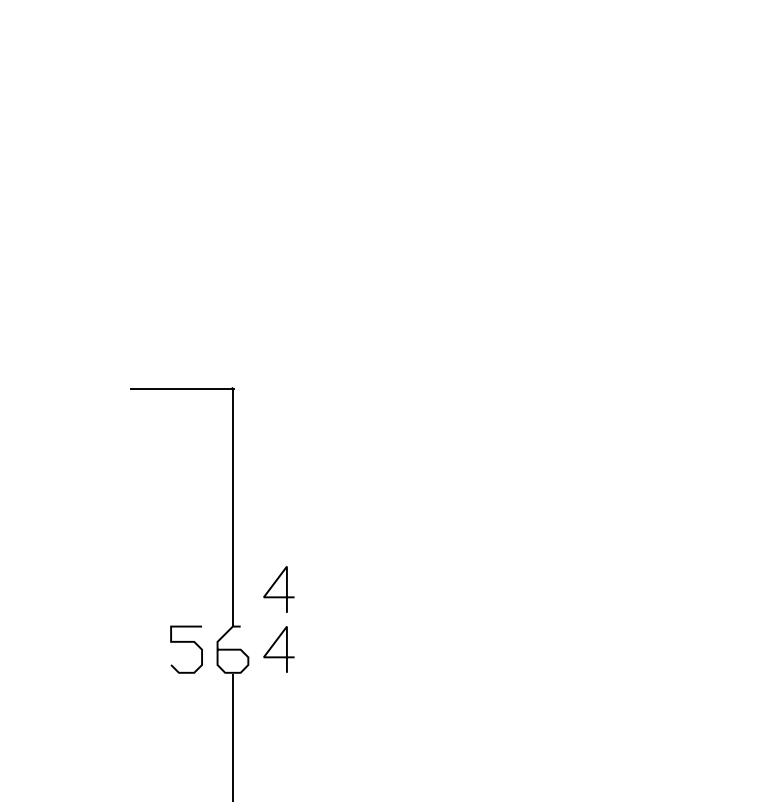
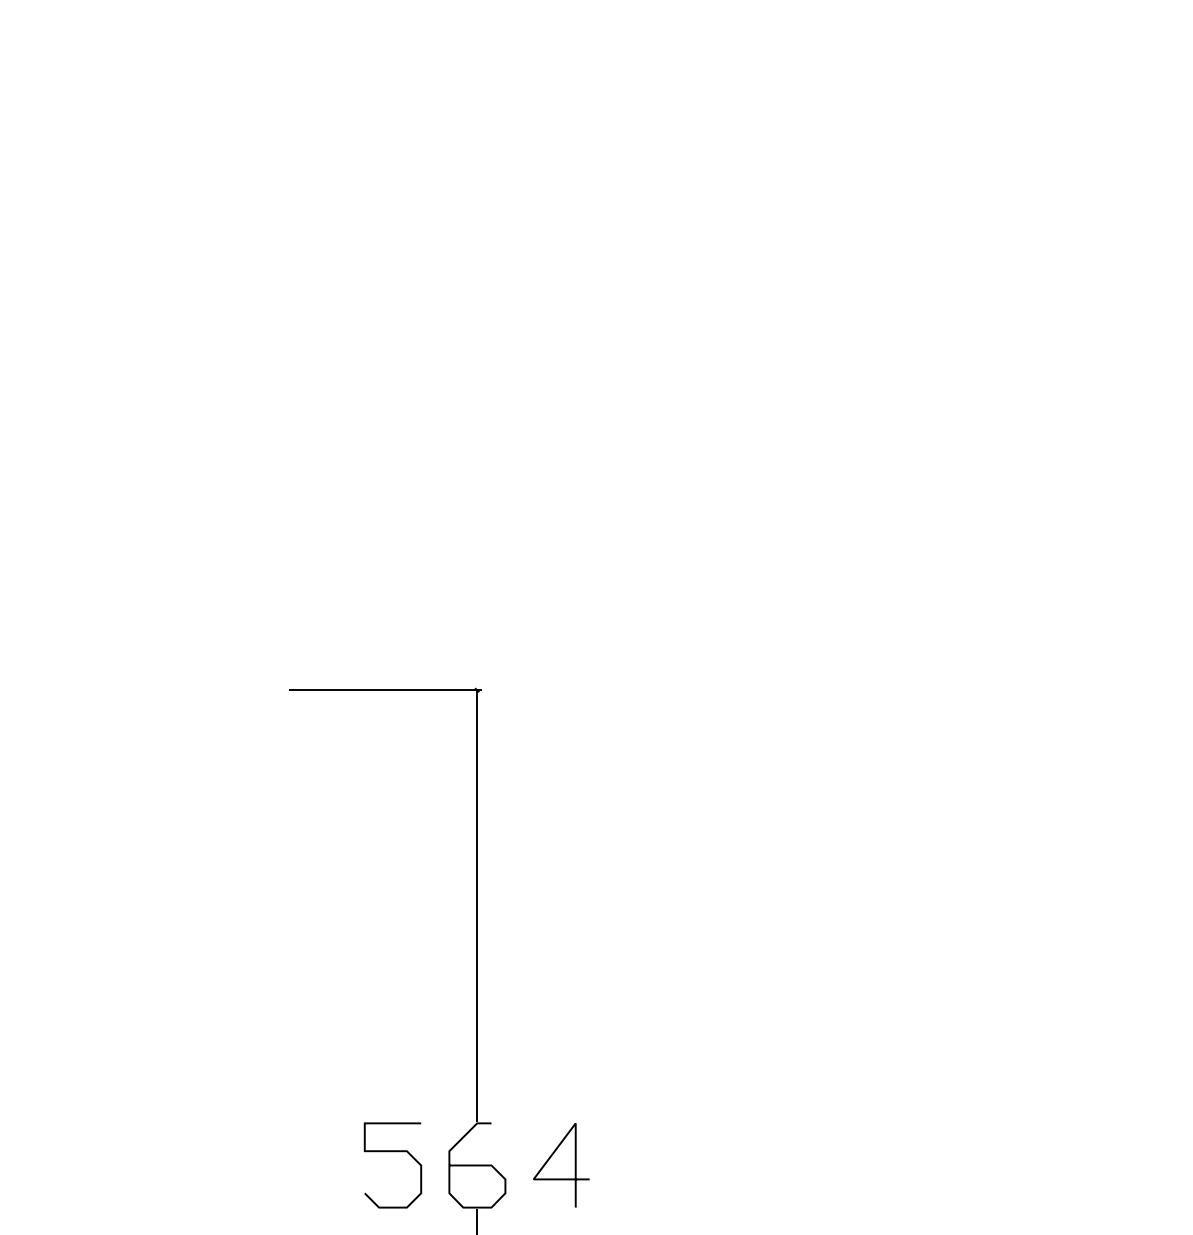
curve: (273, 586) -> (551, 1050), removed

